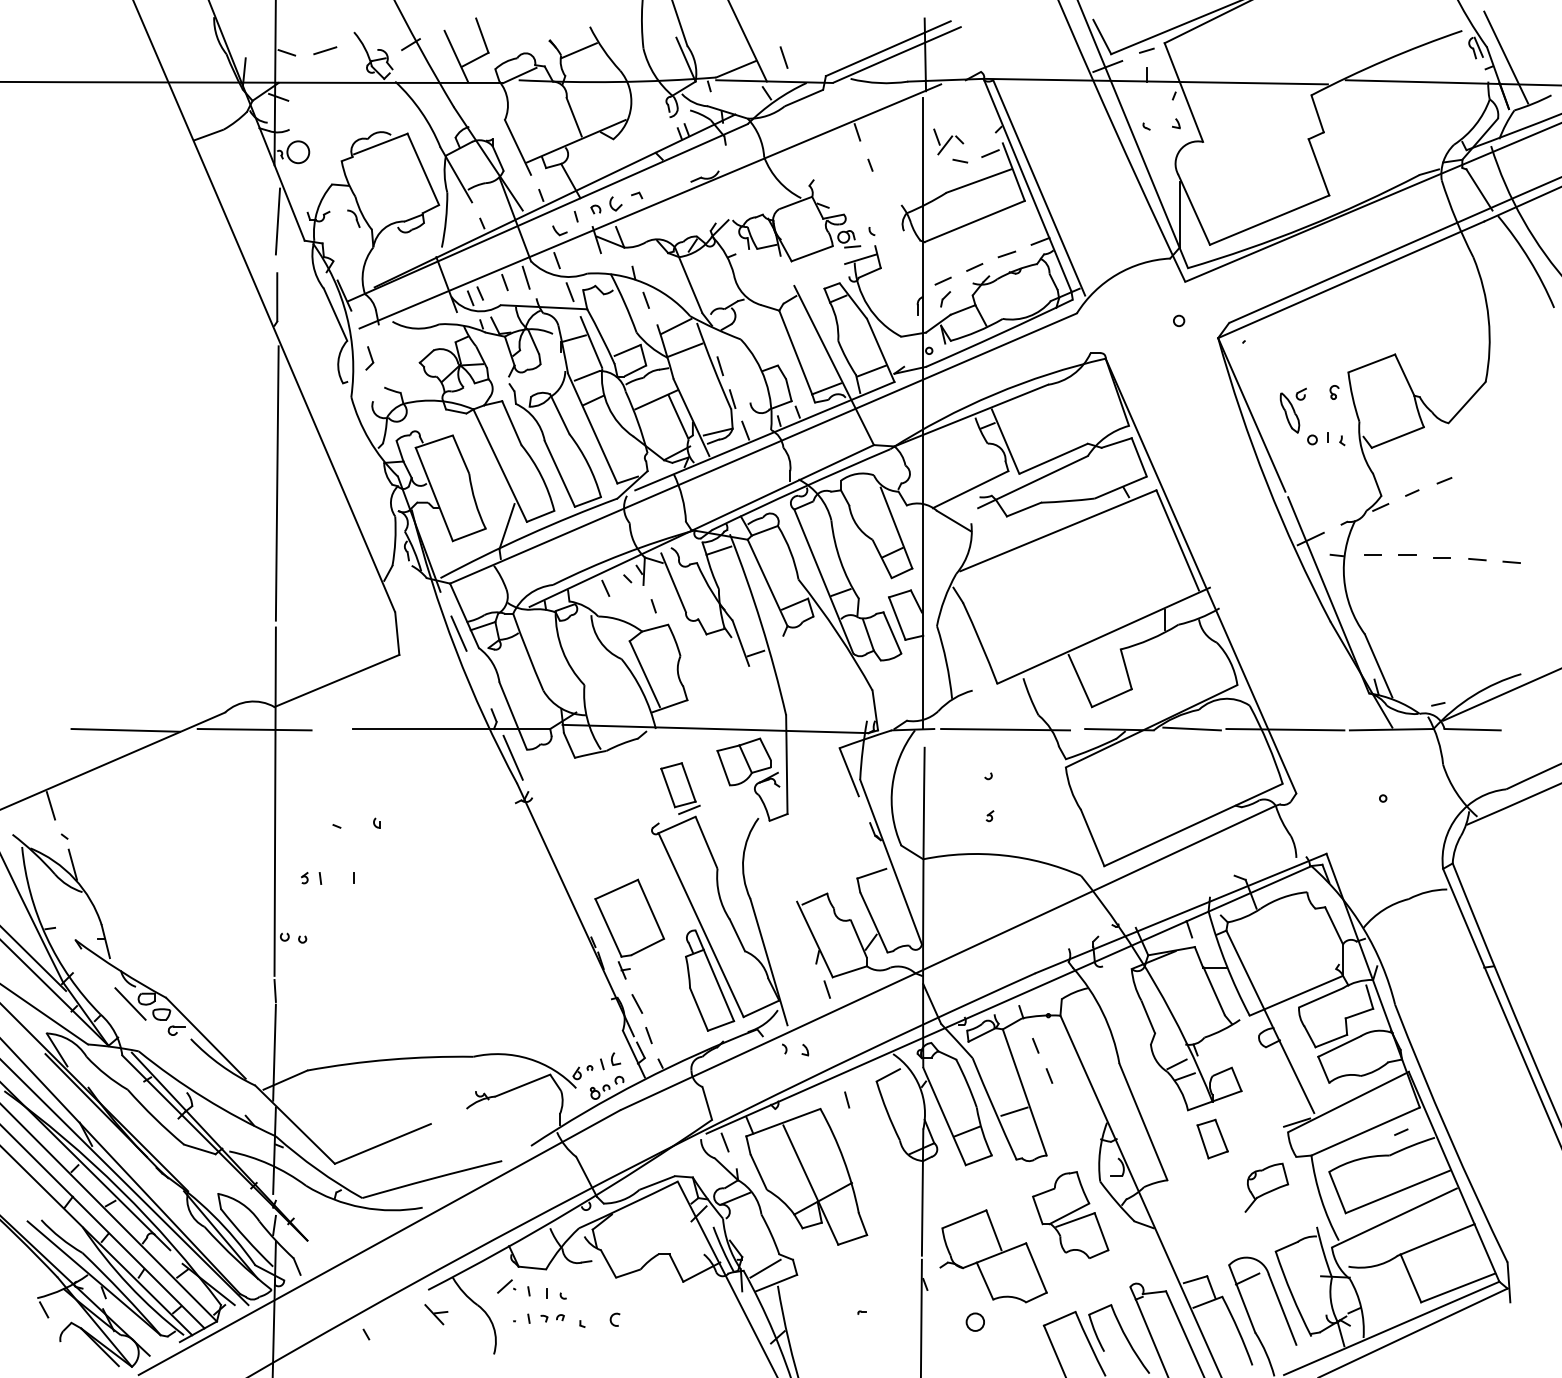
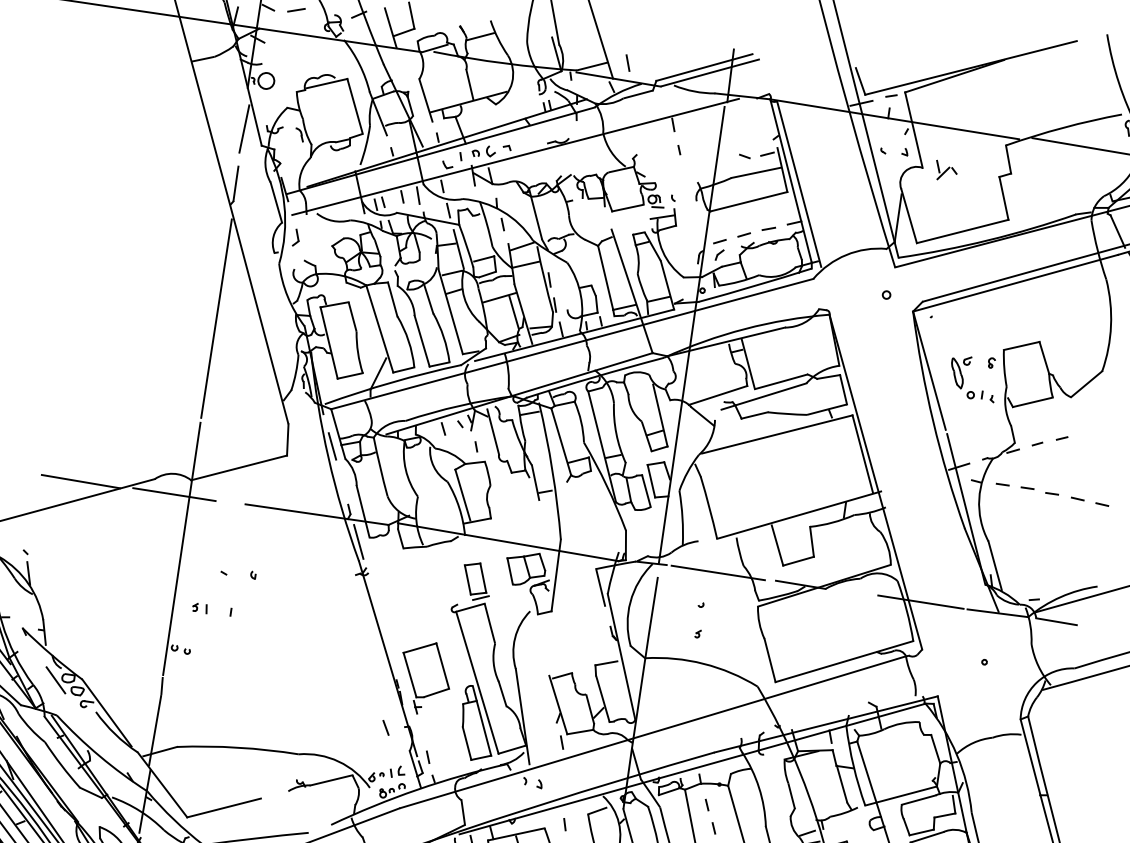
part: (948, 141) -> (946, 170), moved
line: (1191, 728) -> (853, 591), removed
line: (50, 805) -> (18, 528), removed
line: (637, 1003) -> (386, 727), moved

